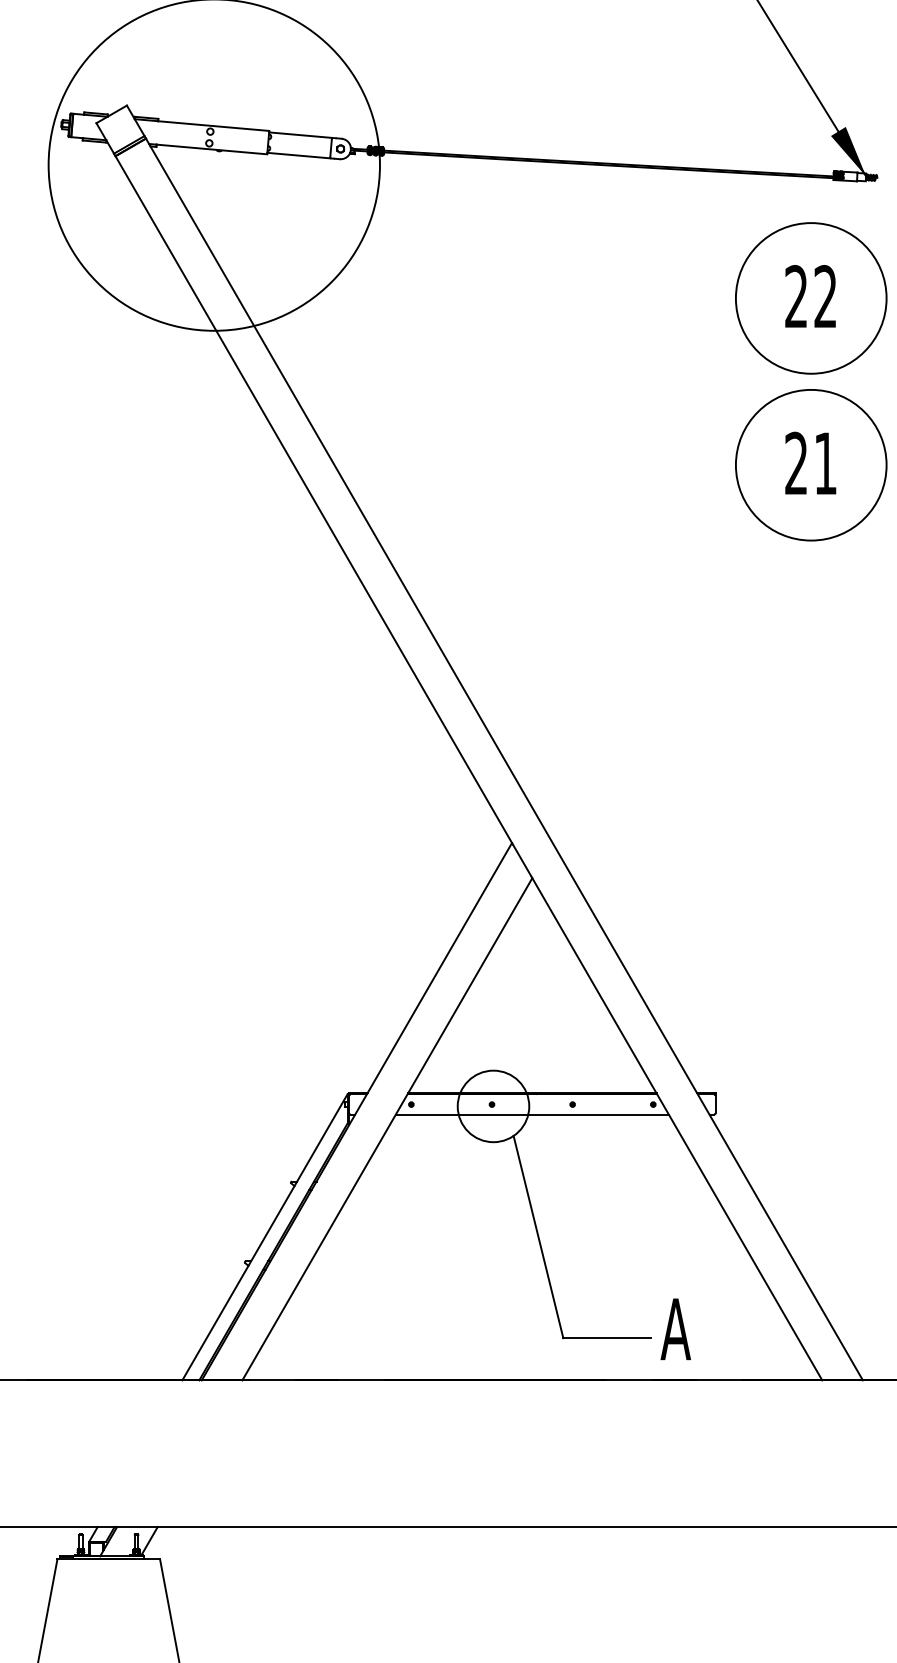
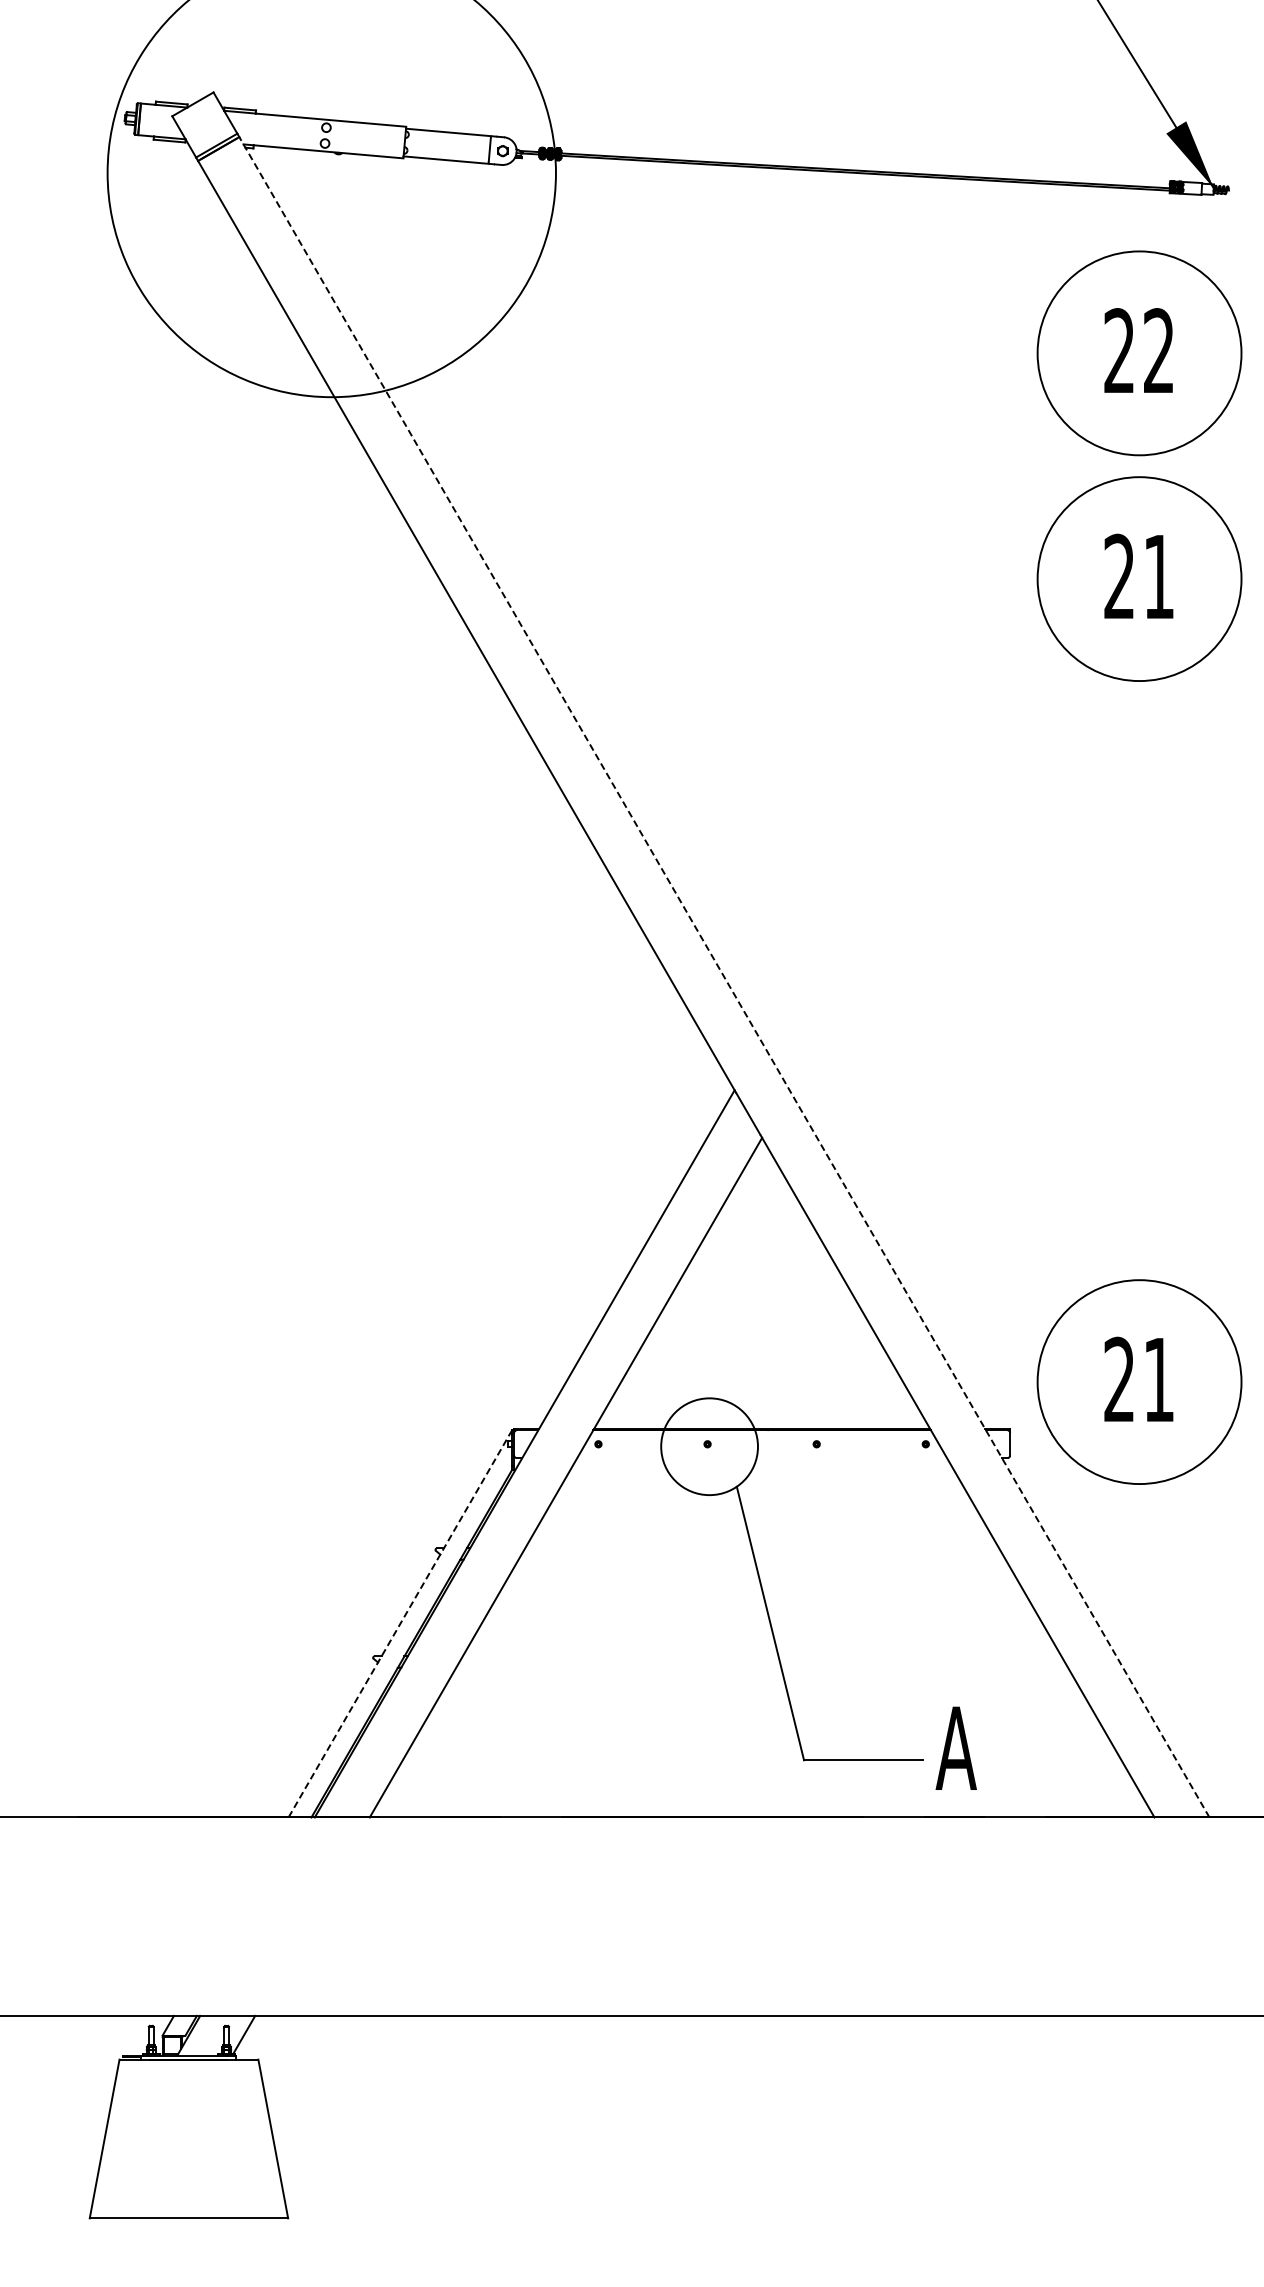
line: (504, 758) -> (724, 976), solid -> dashed
part: (811, 1058) -> (1139, 1381), added
line: (532, 1115) -> (762, 1458), removed
line: (265, 1237) -> (400, 1623), solid -> dashed

